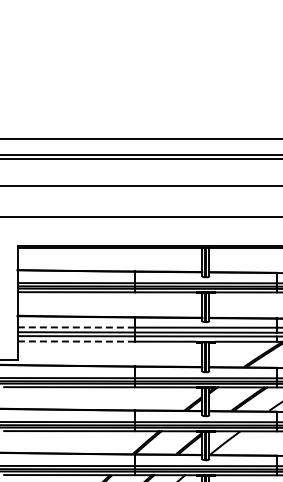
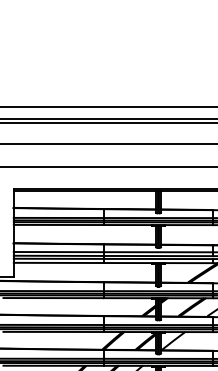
line: (76, 327) -> (58, 252), dashed -> solid
line: (76, 341) -> (58, 262), dashed -> solid

